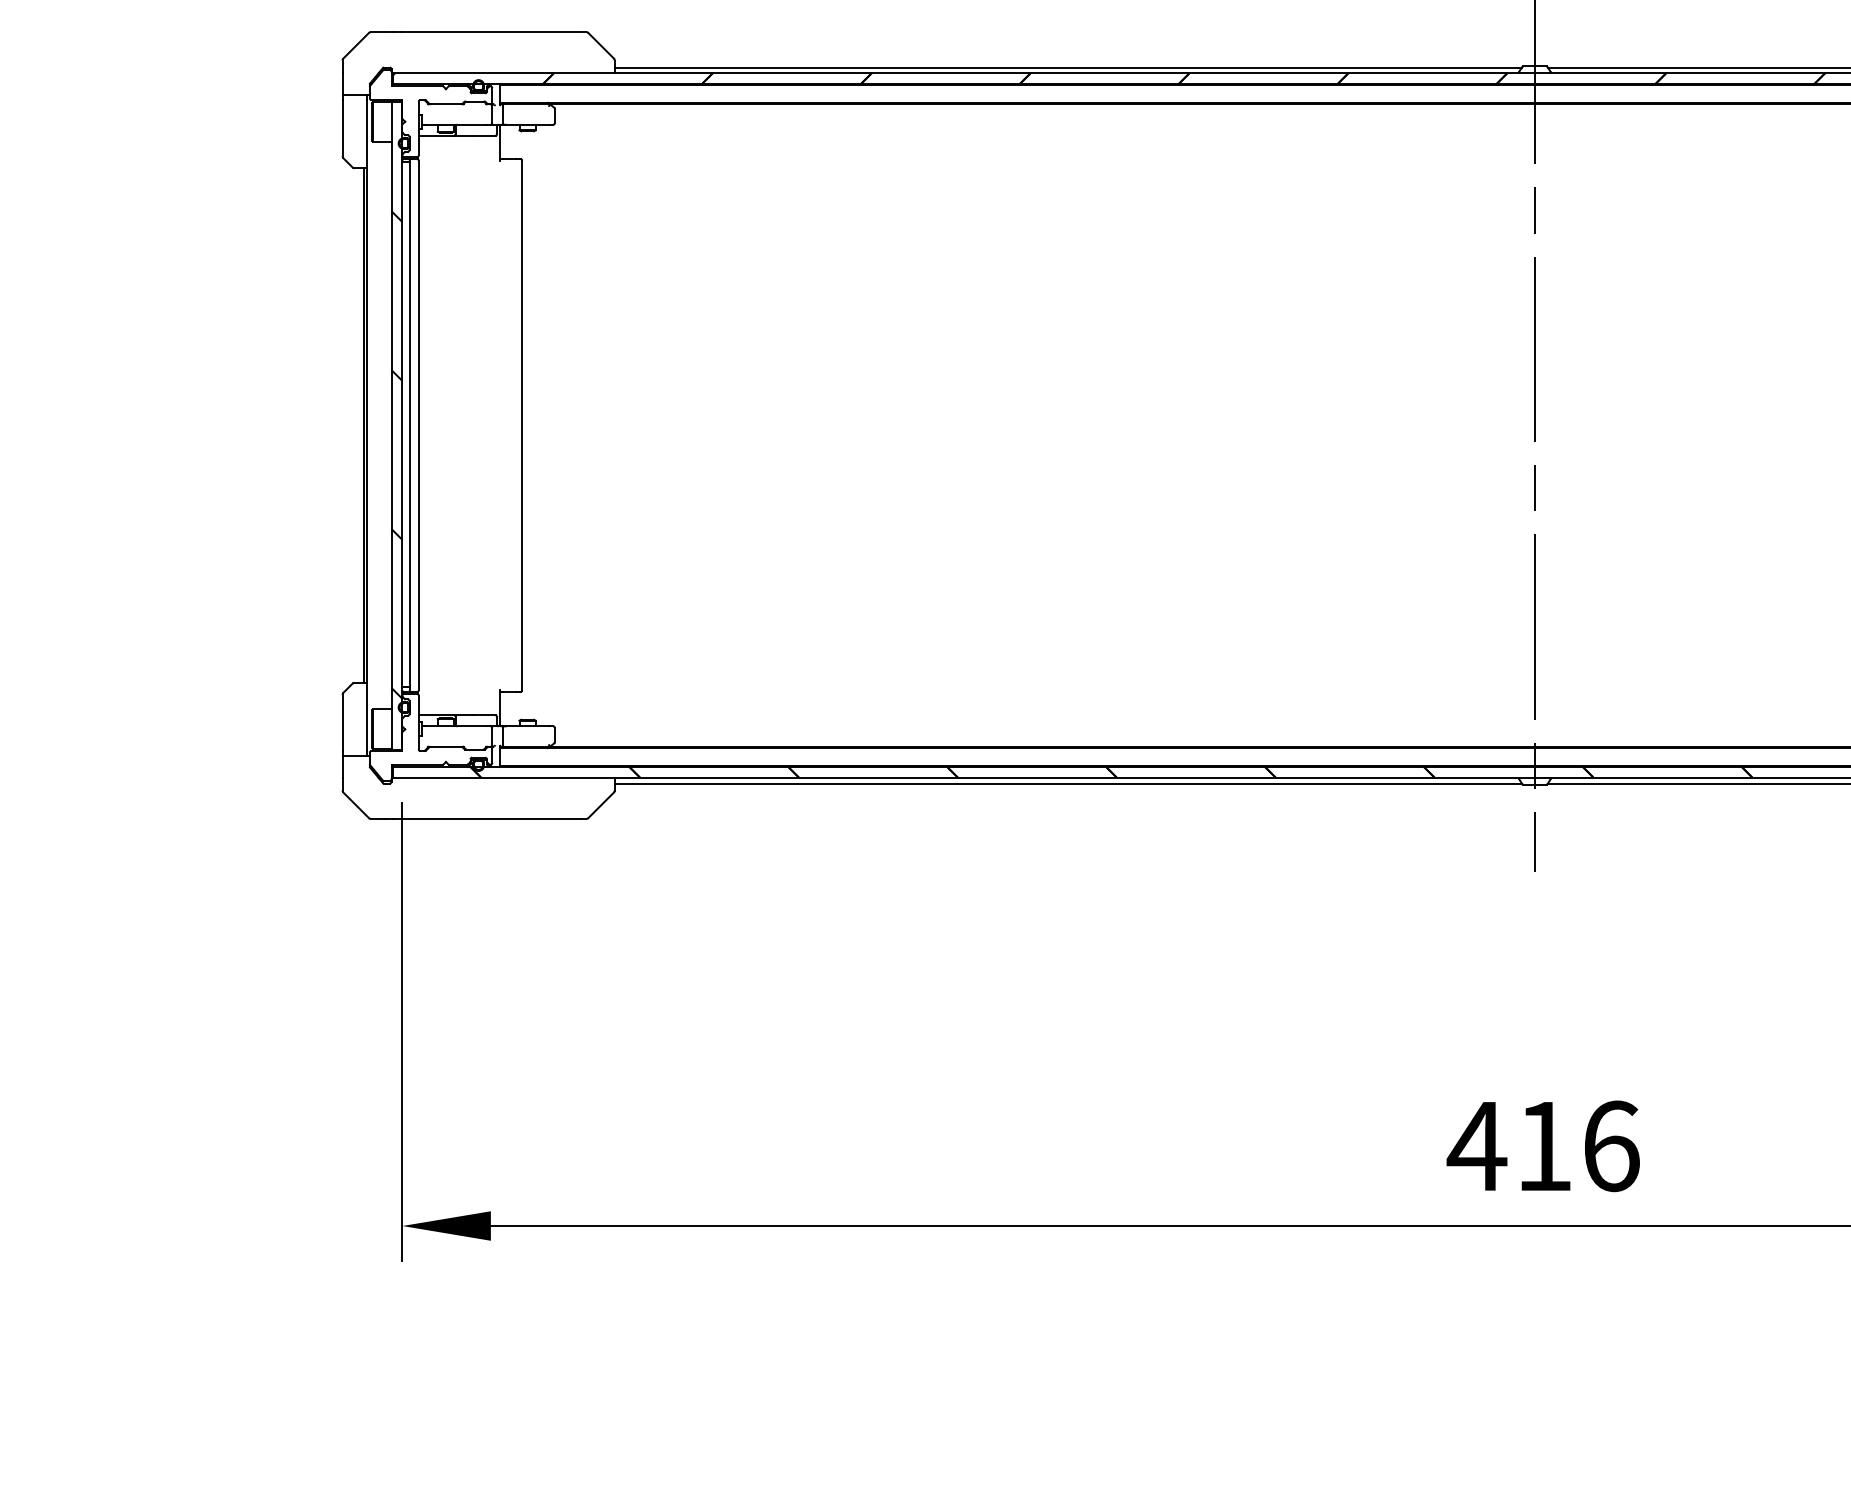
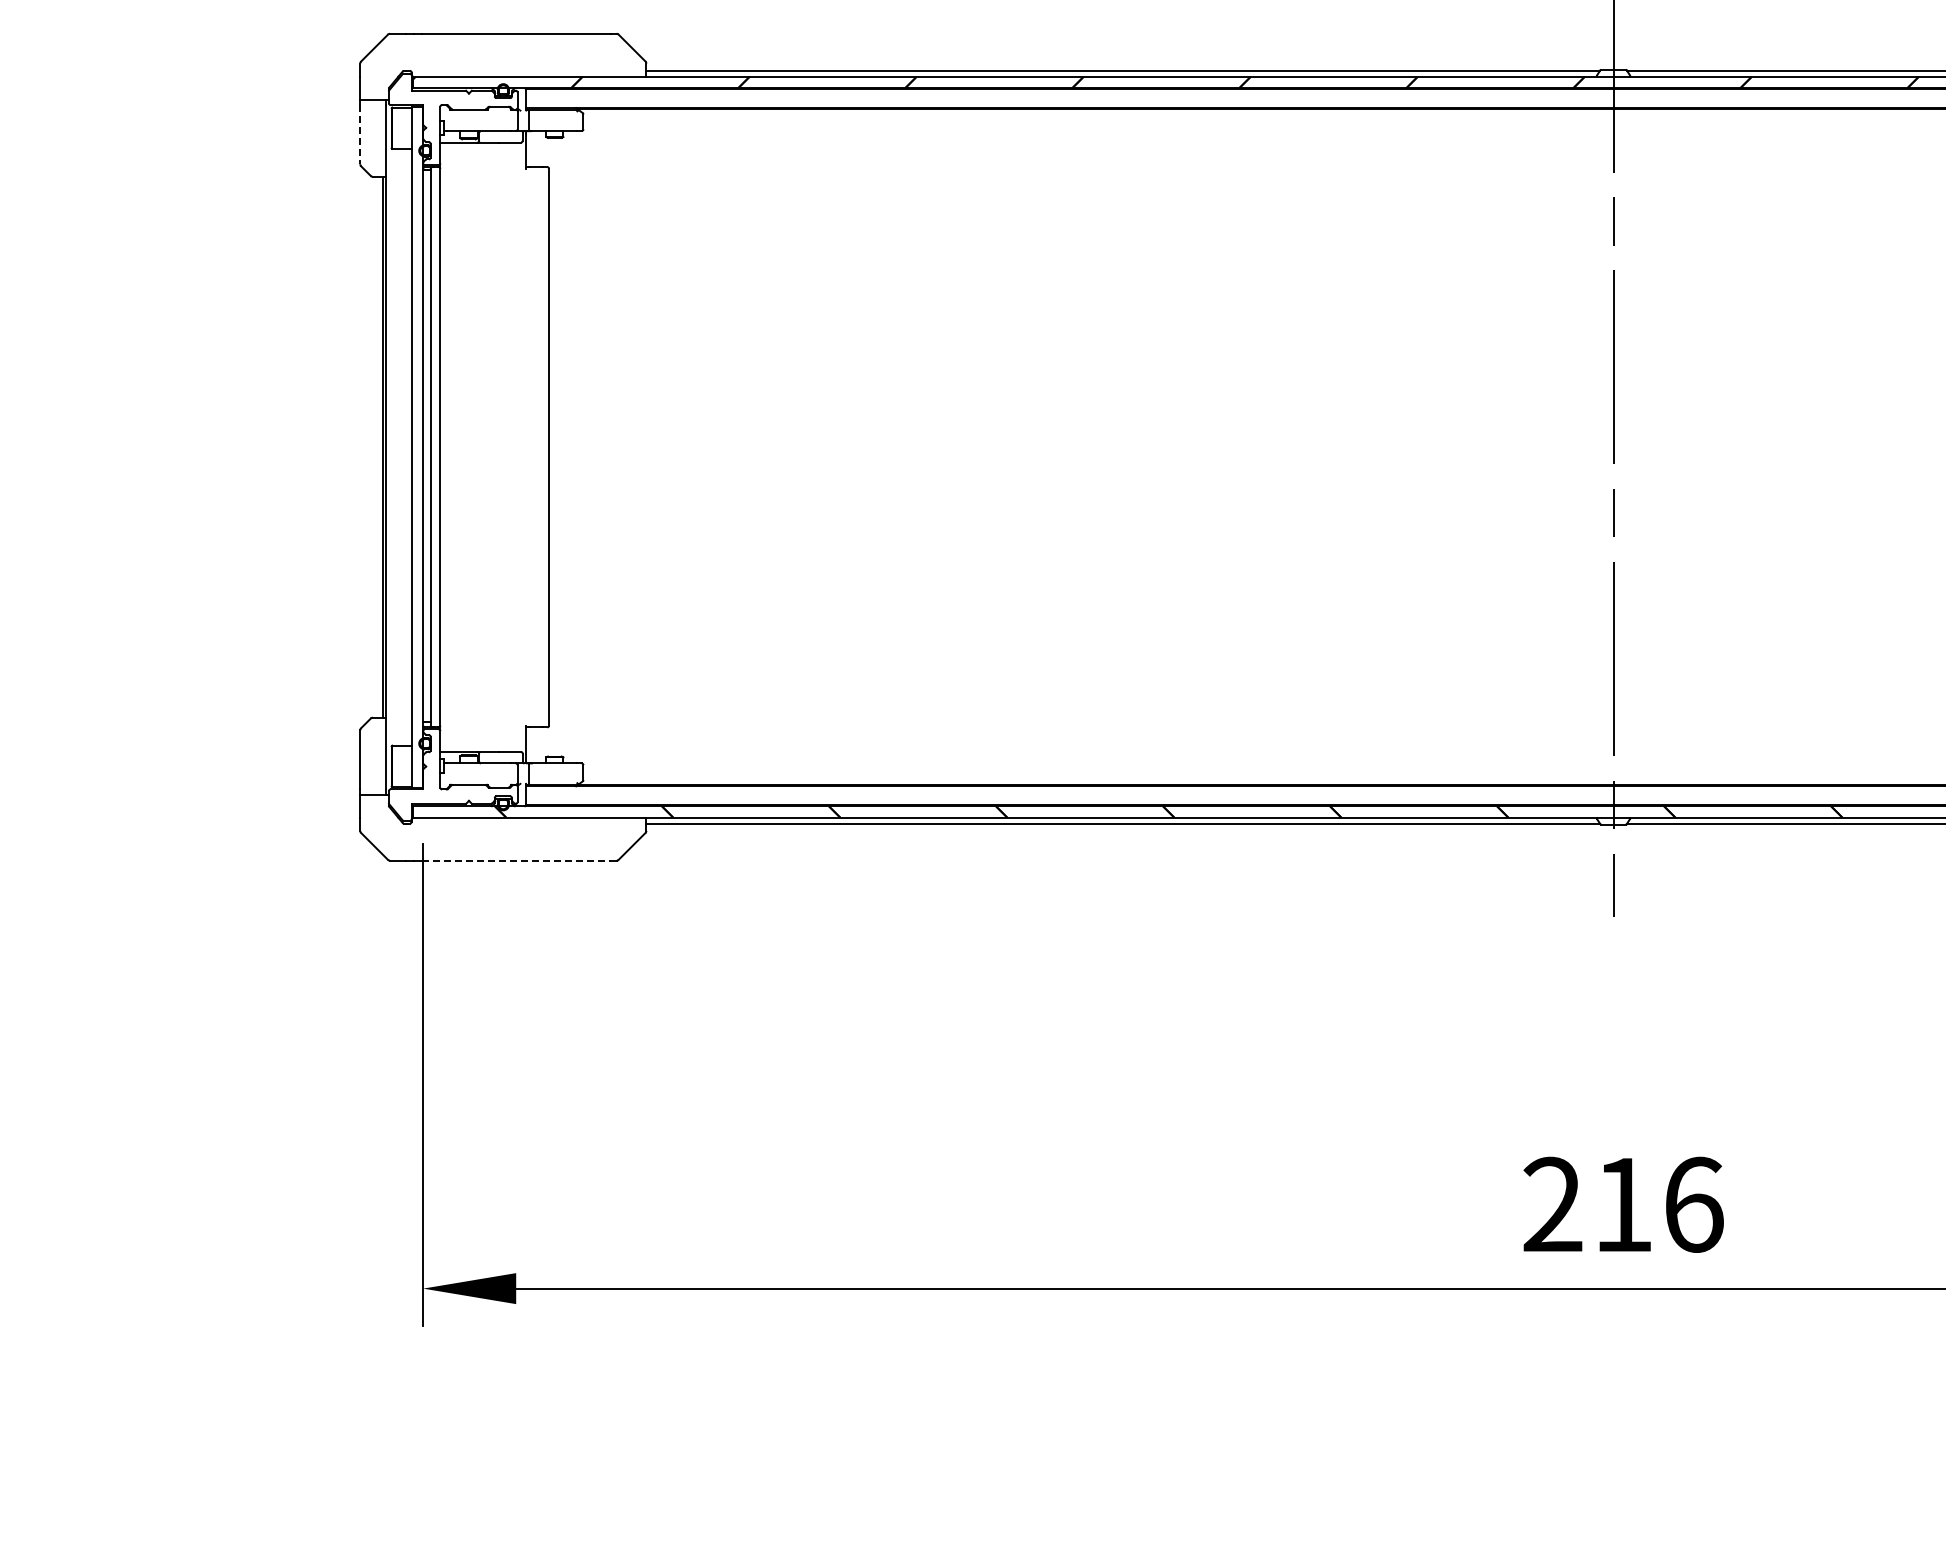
line: (342, 128) -> (360, 135), solid -> dashed
hatch: (396, 455) -> (417, 478), removed
line: (492, 818) -> (517, 860), solid -> dashed
text: (1476, 1145) -> (1552, 1203), 416 -> 216

